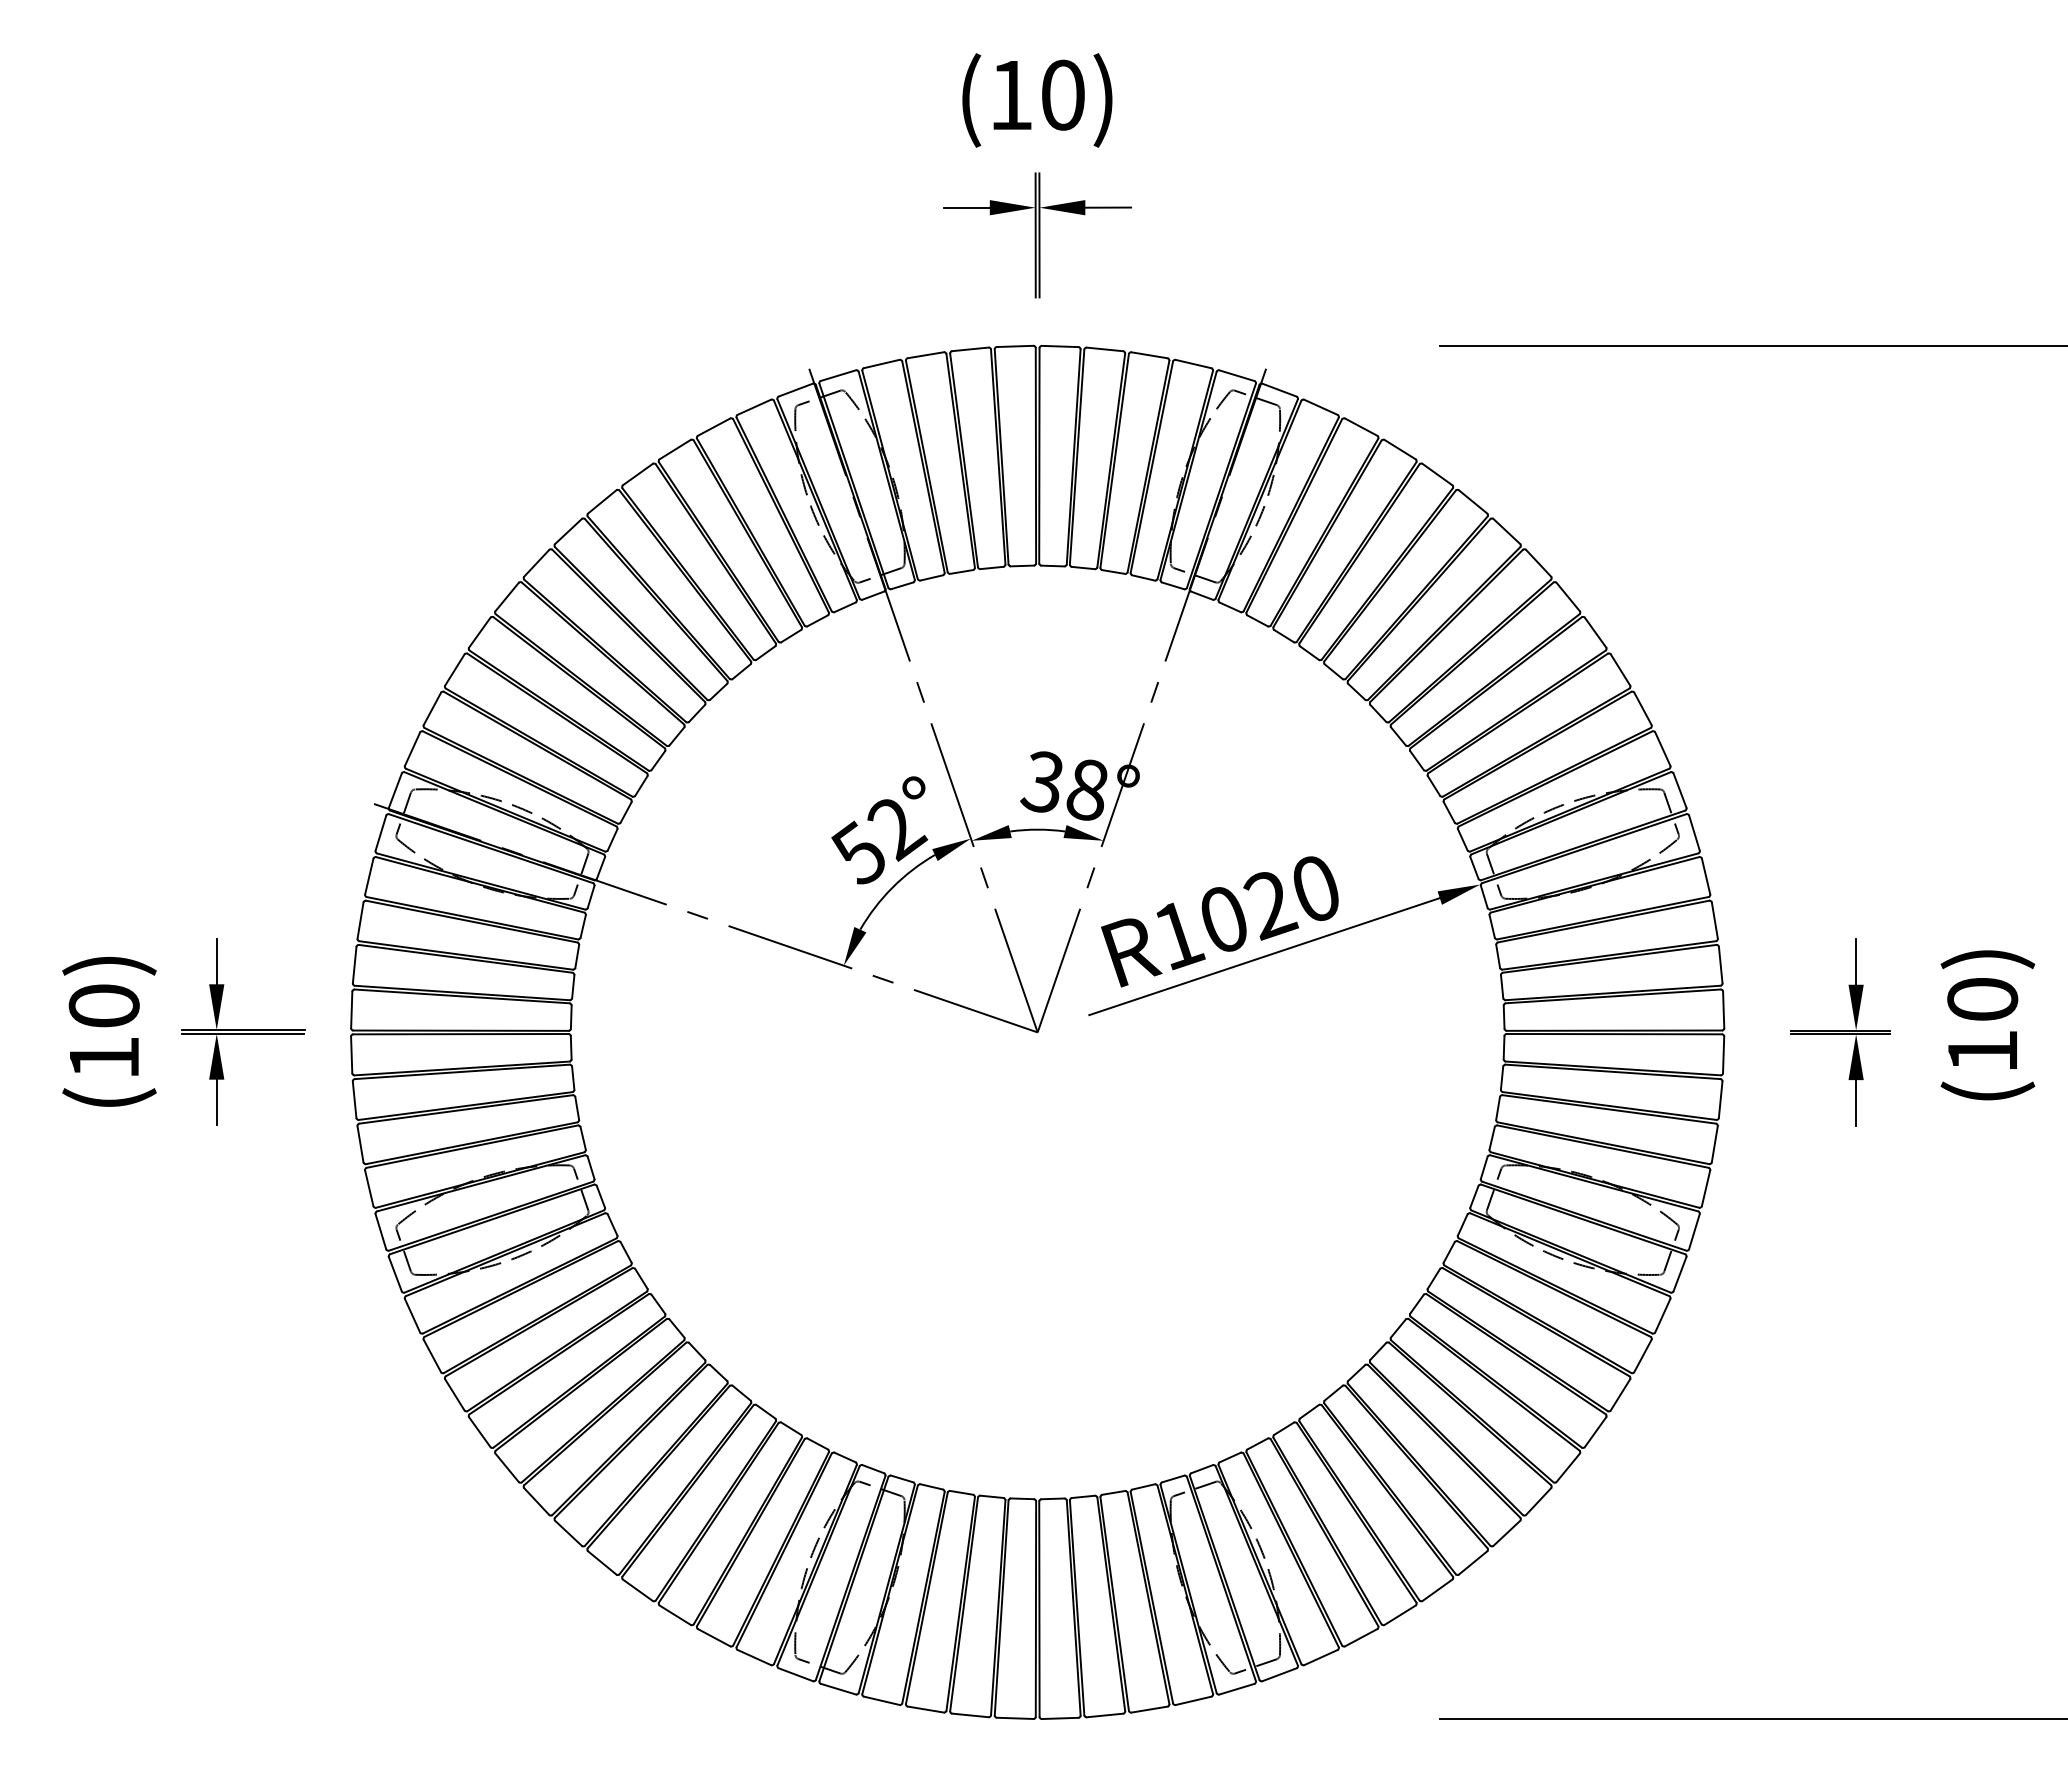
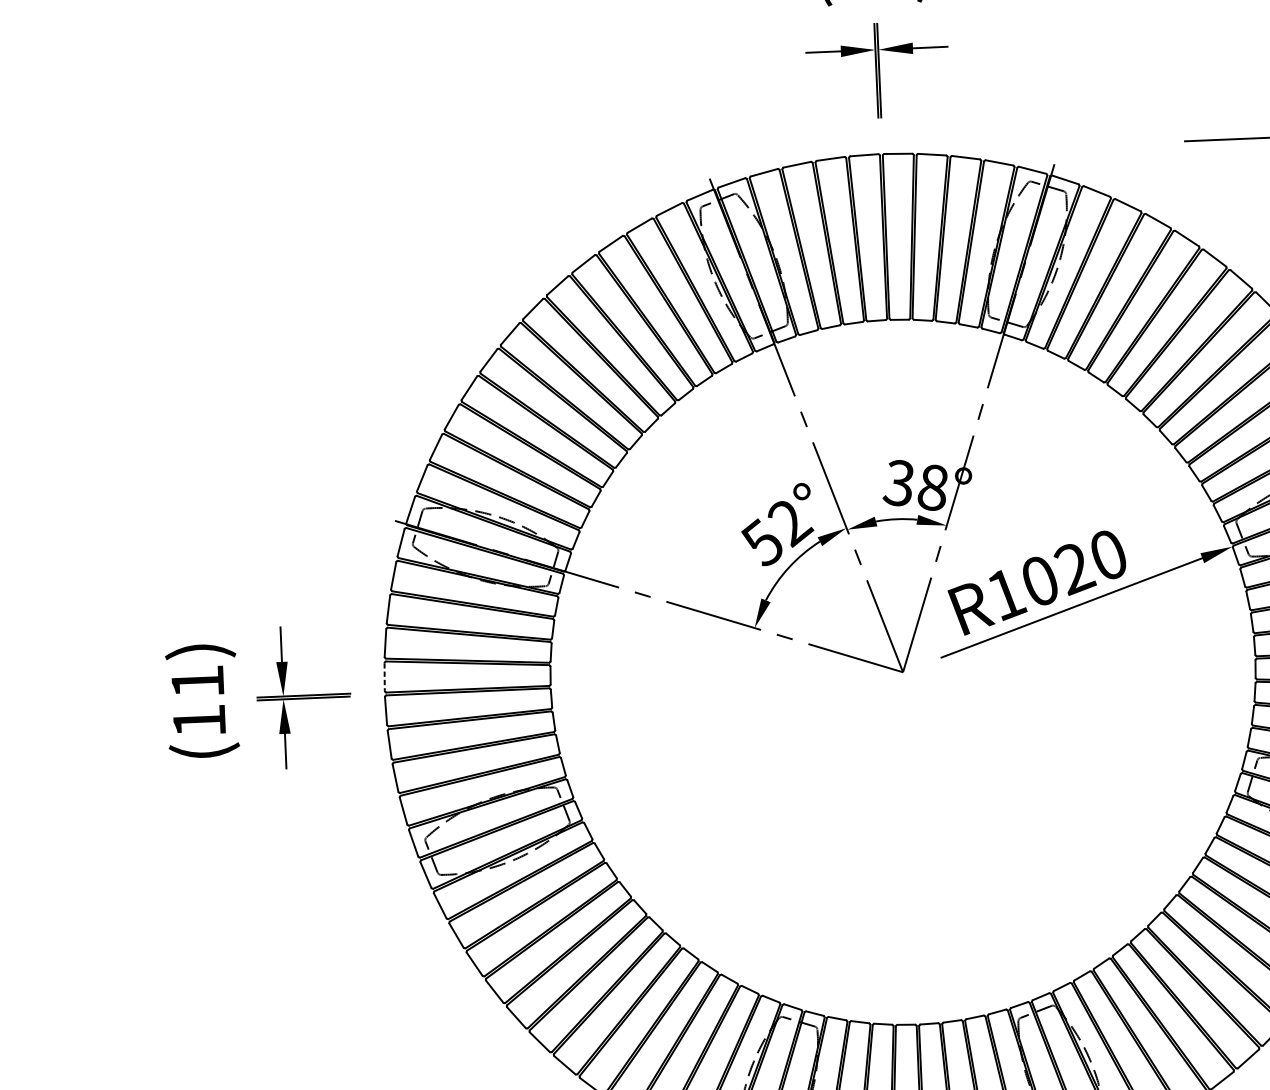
text: (103, 1005) -> (197, 681), (10) -> (11)
line: (351, 1010) -> (384, 677), solid -> dashed

